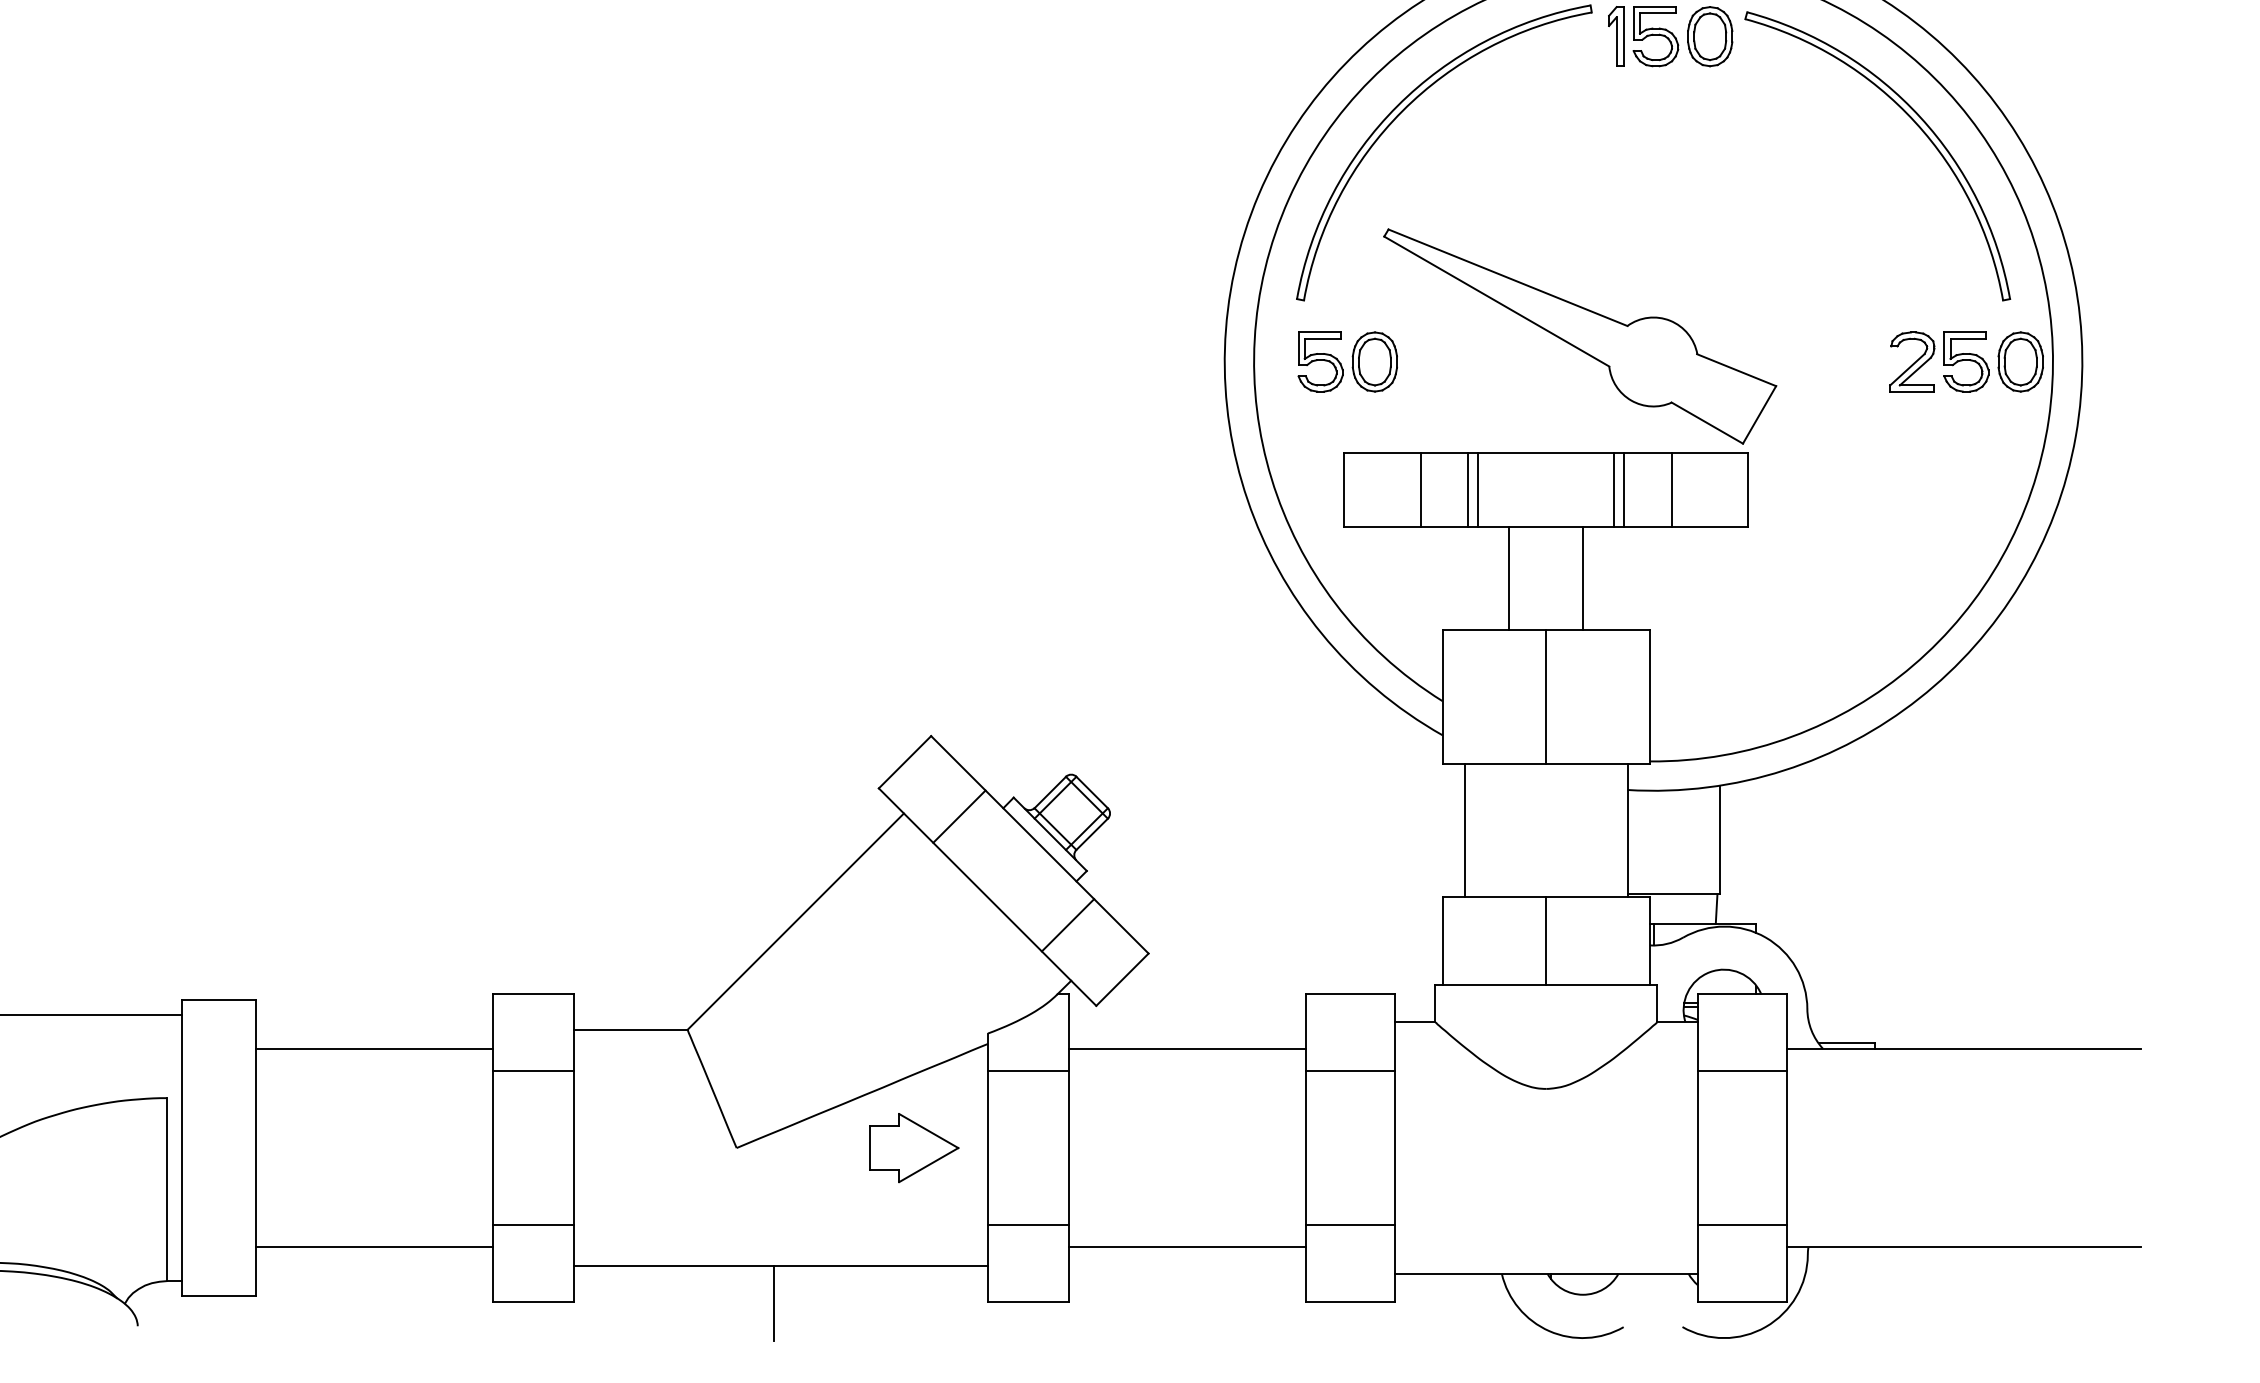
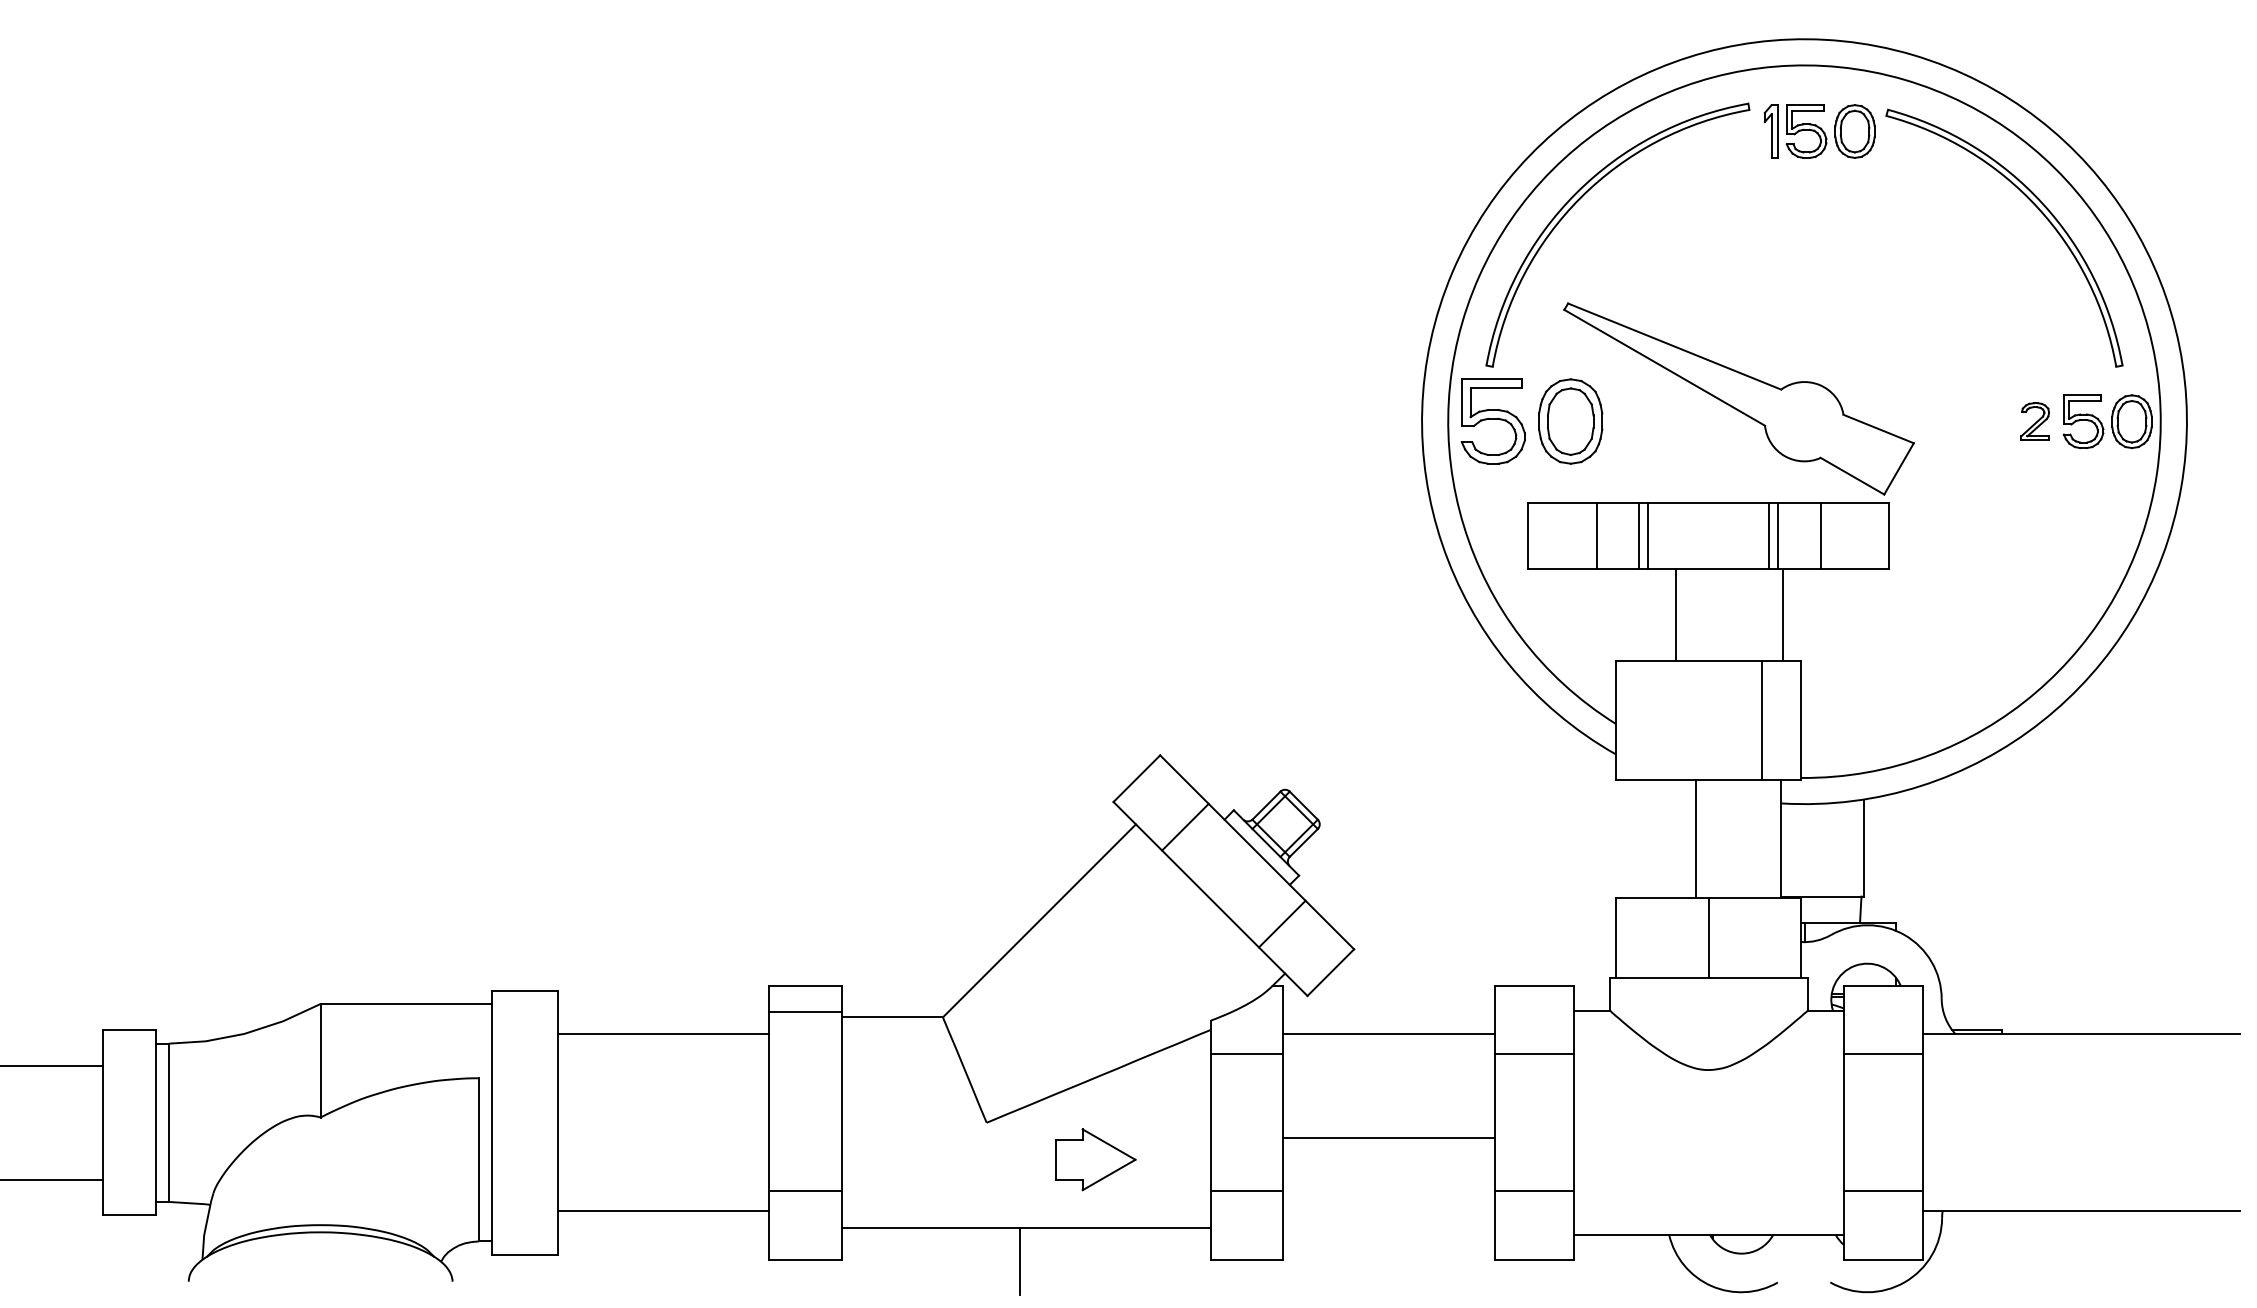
part: (1347, 361) -> (1531, 421), size x1.6
part: (1911, 361) -> (2034, 421), size x0.7
line: (1582, 578) -> (1782, 614), moved
line: (1545, 697) -> (1761, 720), moved
line: (1465, 829) -> (1696, 838), moved
line: (533, 1071) -> (805, 1012), moved
part: (913, 1147) -> (1095, 1159), moved
line: (1187, 1247) -> (1388, 1138), moved

